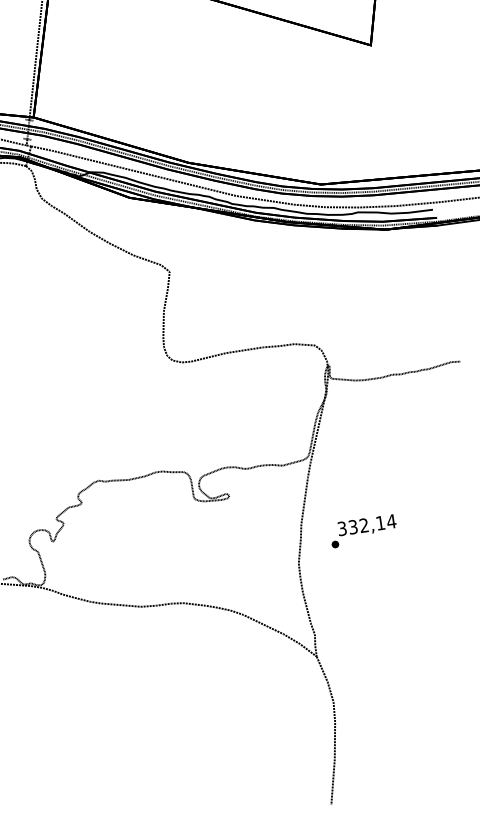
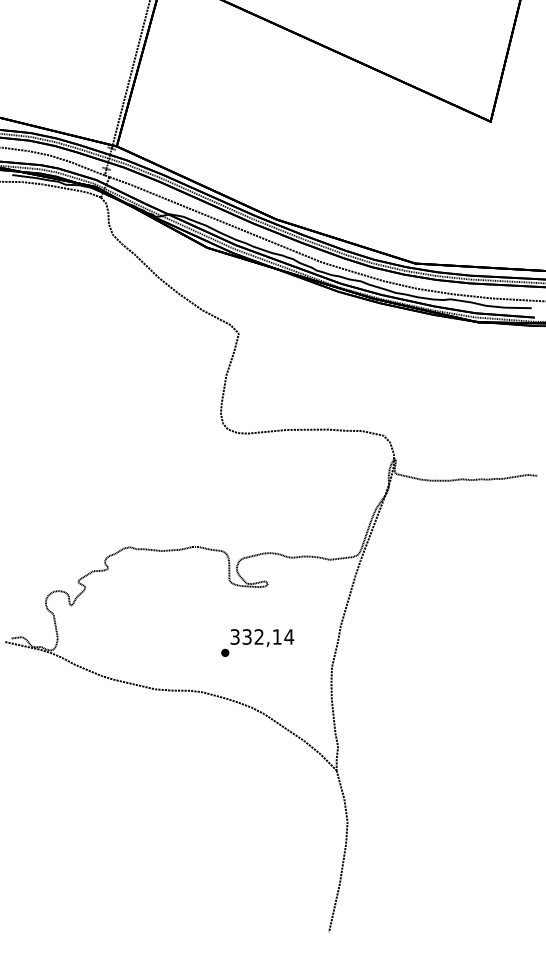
text: (363, 530) -> (257, 642), moved

